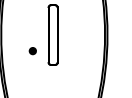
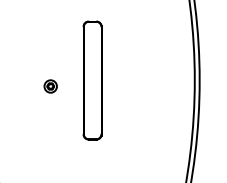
part: (32, 51) -> (49, 87), moved

